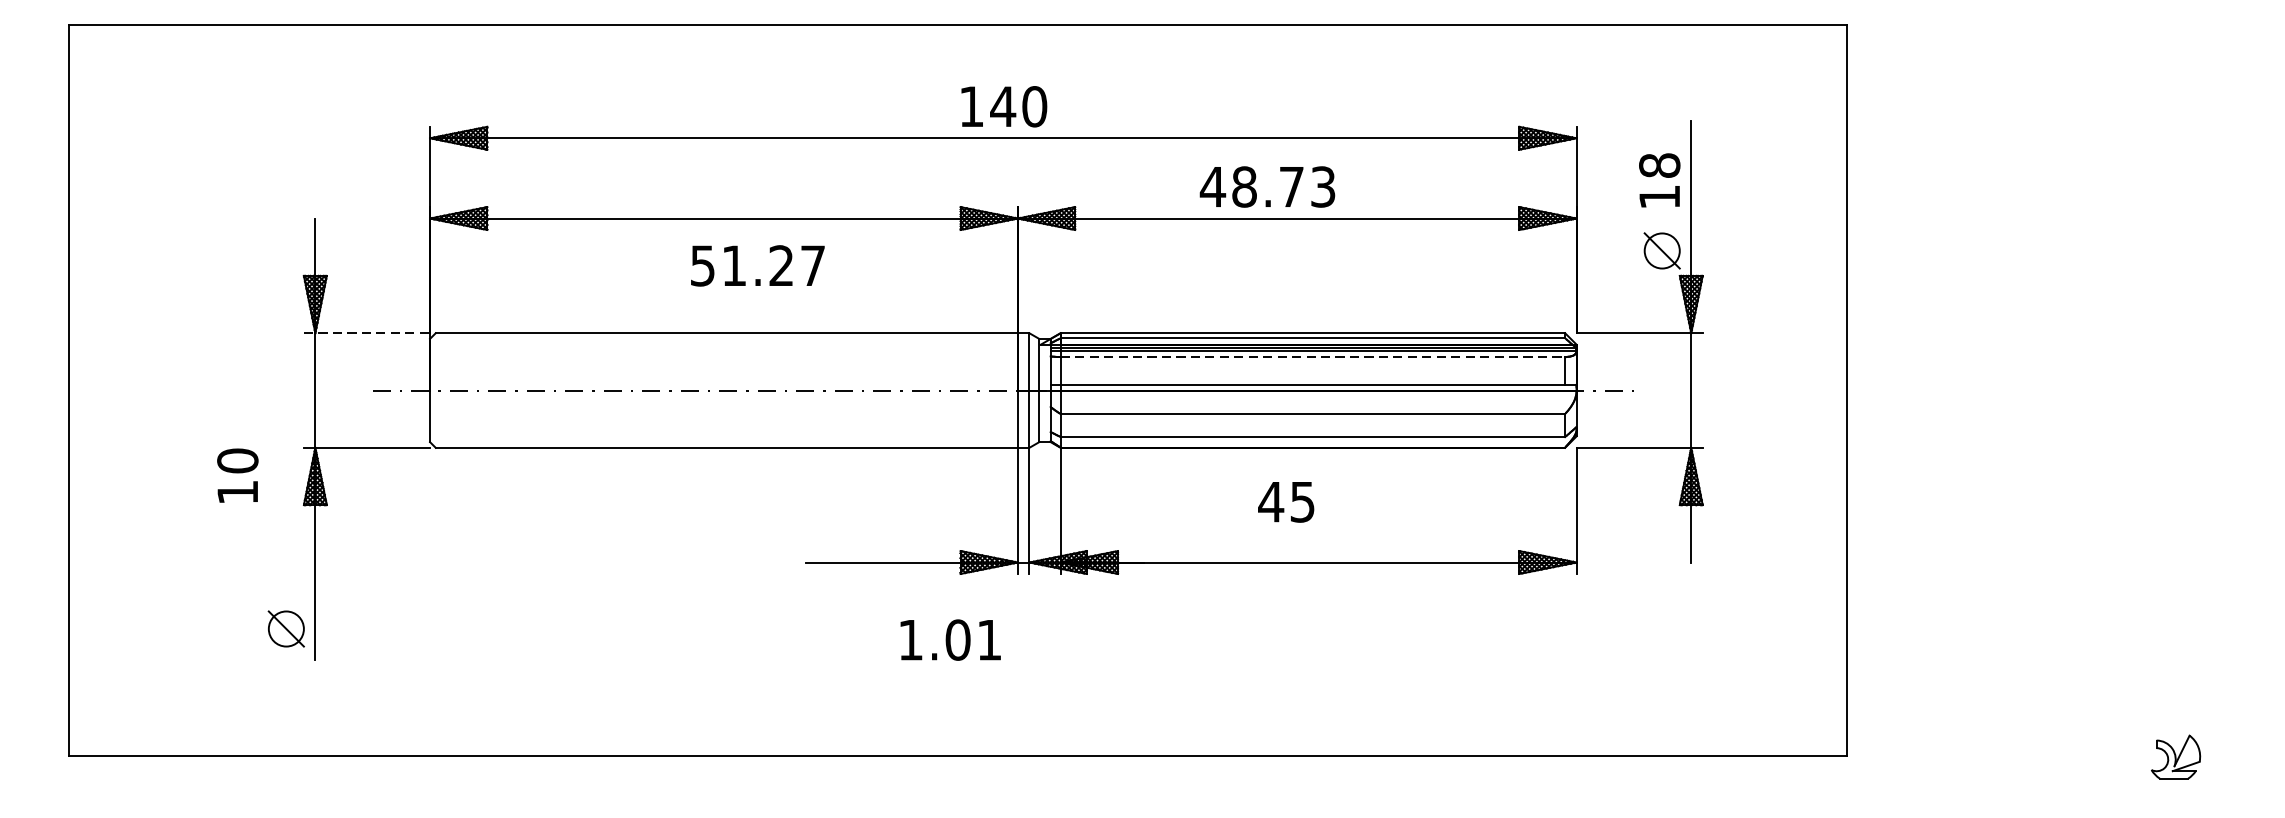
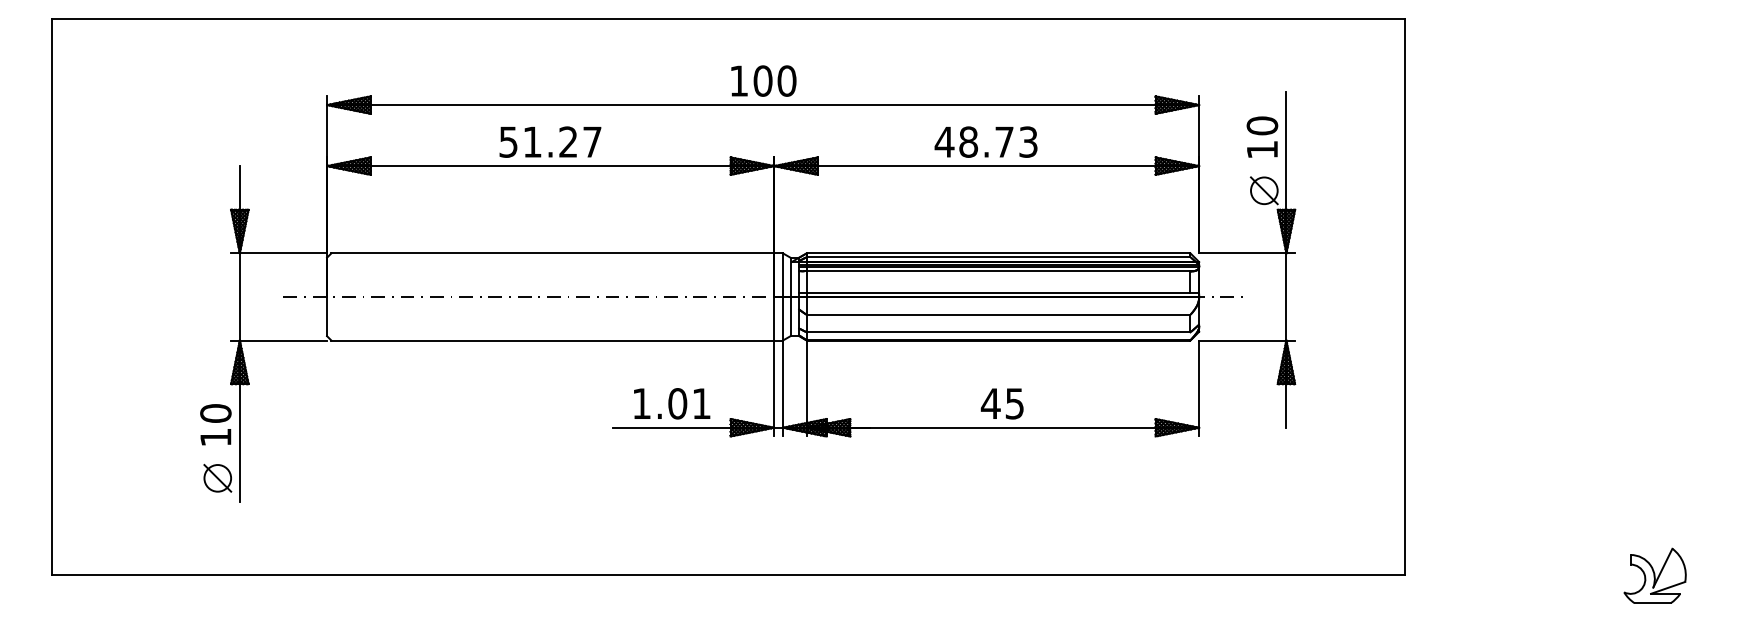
text: (1002, 105) -> (762, 80), 140 -> 100
text: (1659, 165) -> (1262, 125), 18 -> 10
text: (1266, 186) -> (985, 141), moved
text: (757, 265) -> (550, 141), moved
line: (367, 333) -> (279, 253), dashed -> solid
line: (1312, 357) -> (998, 271), dashed -> solid
text: (237, 475) -> (215, 424), moved
text: (1285, 501) -> (1001, 403), moved
text: (951, 639) -> (672, 403), moved
part: (2175, 756) -> (1654, 575), size x1.67

